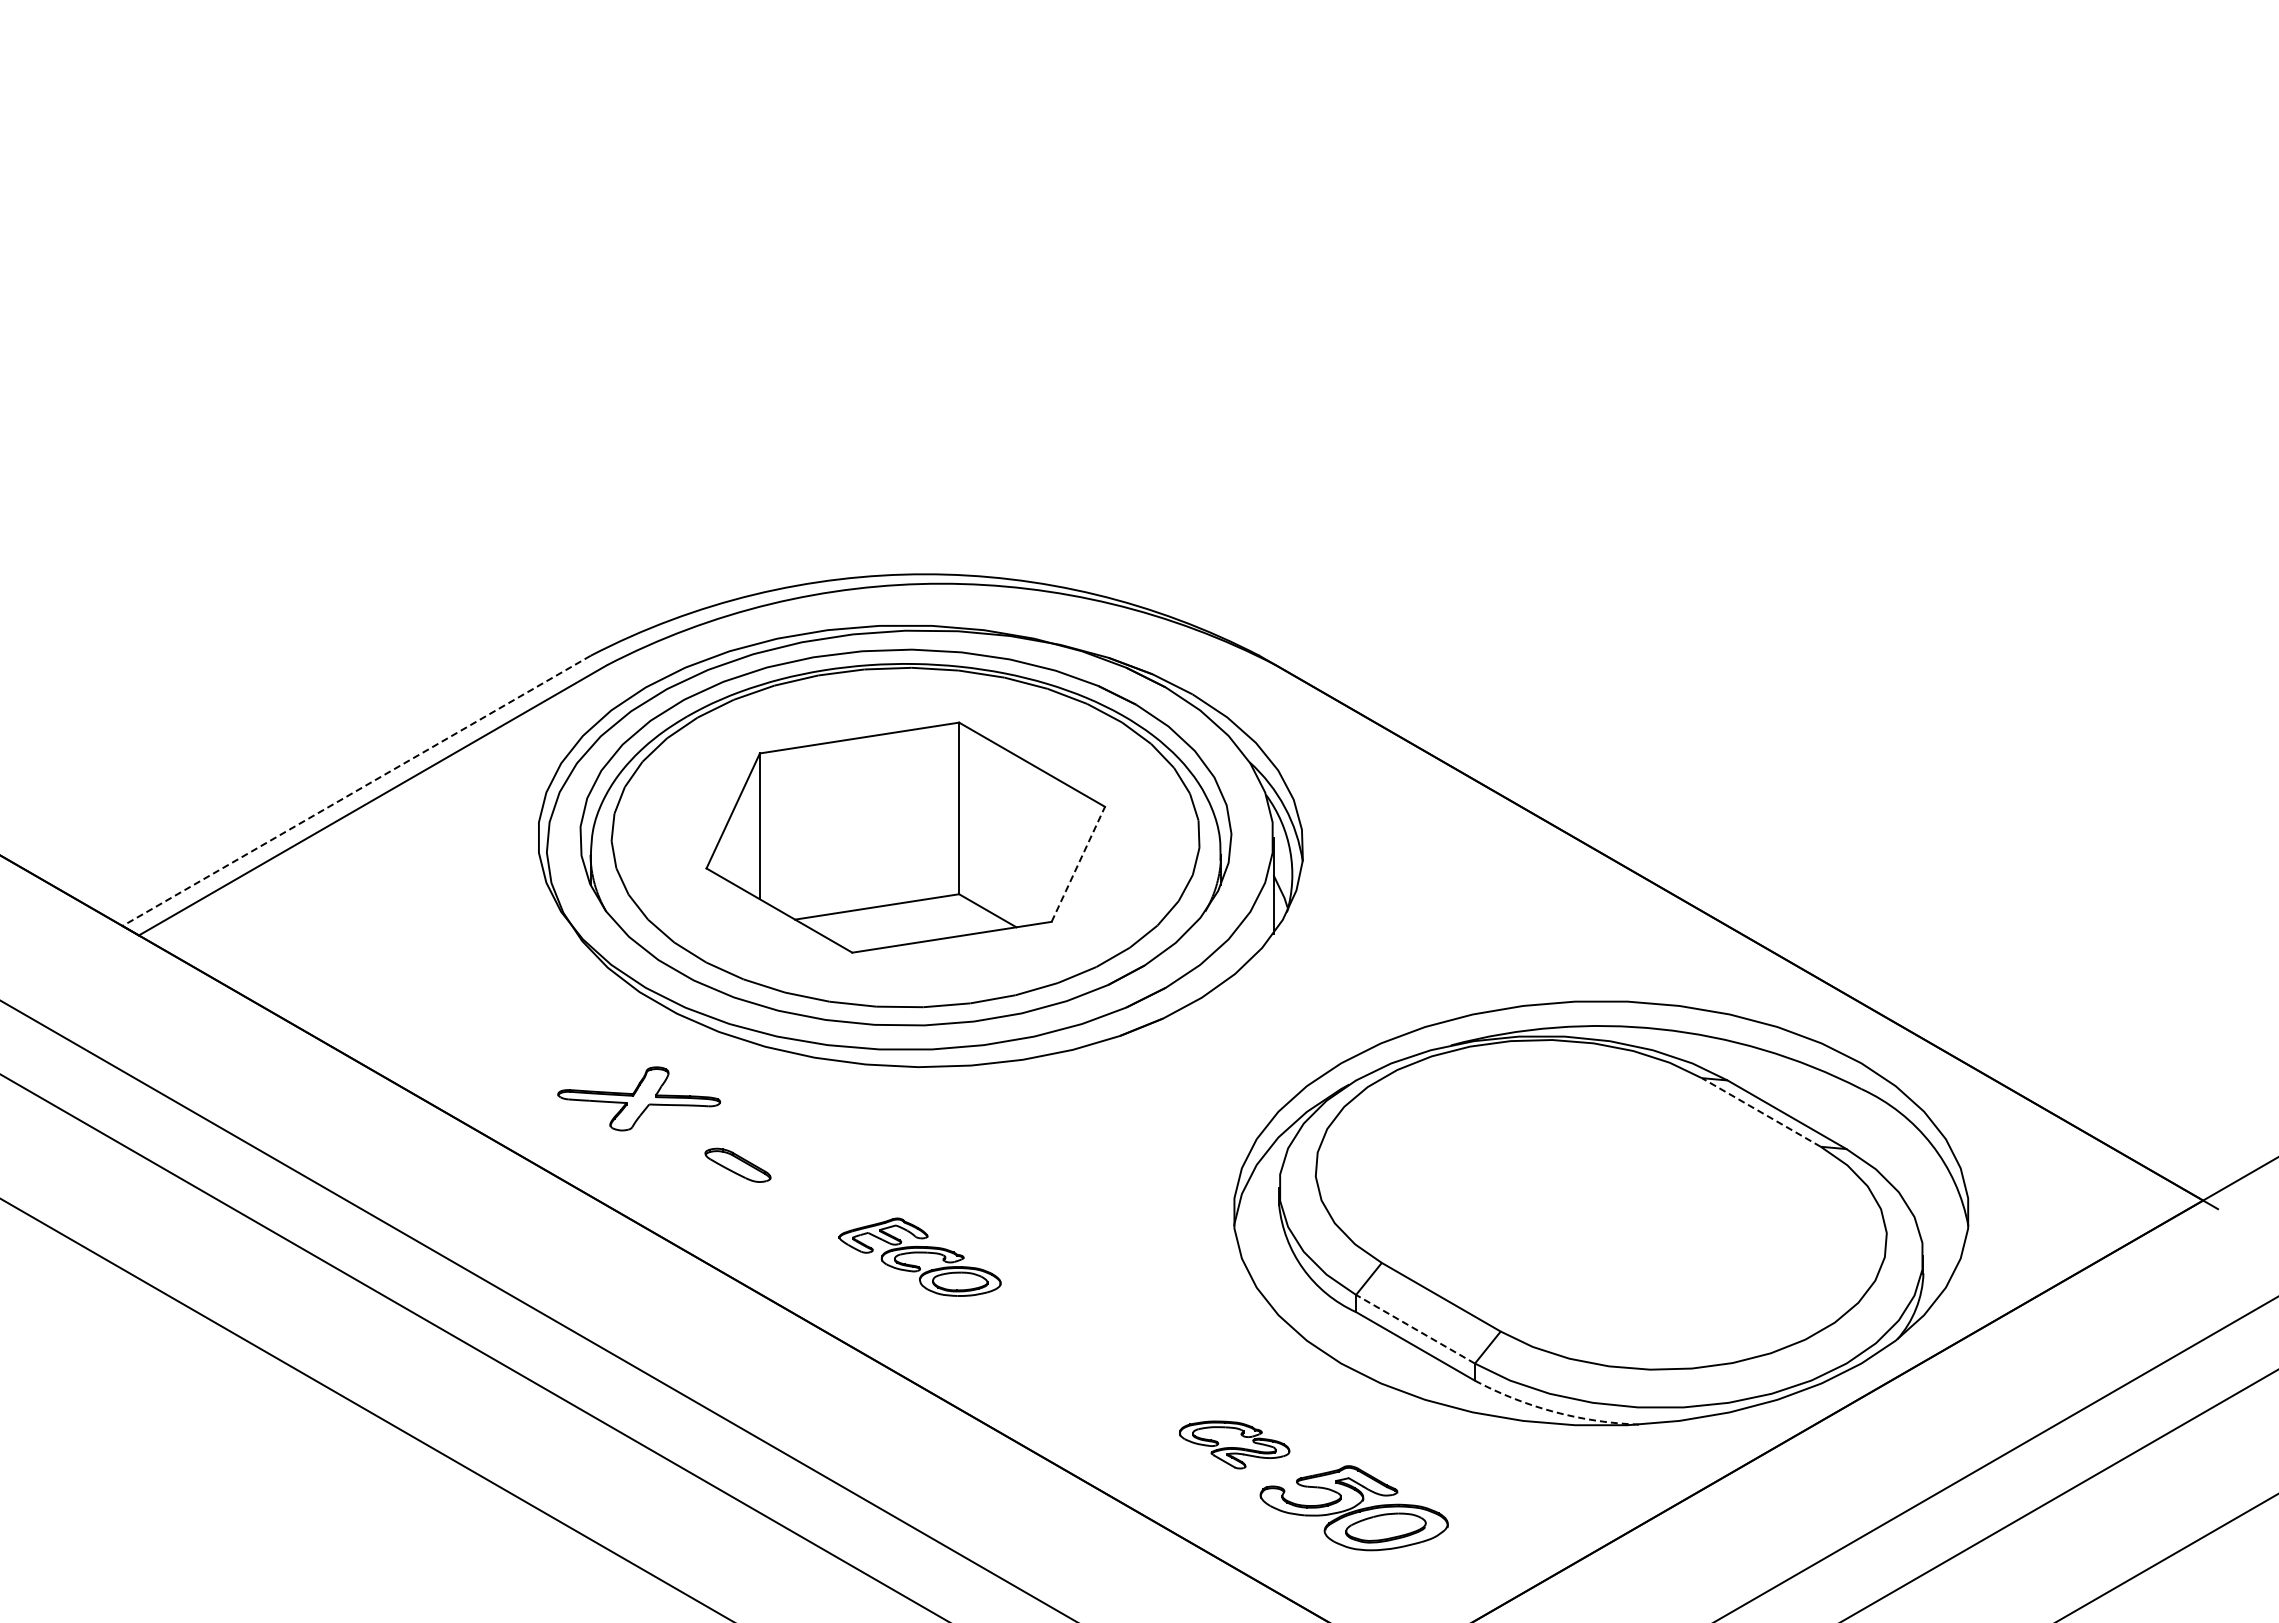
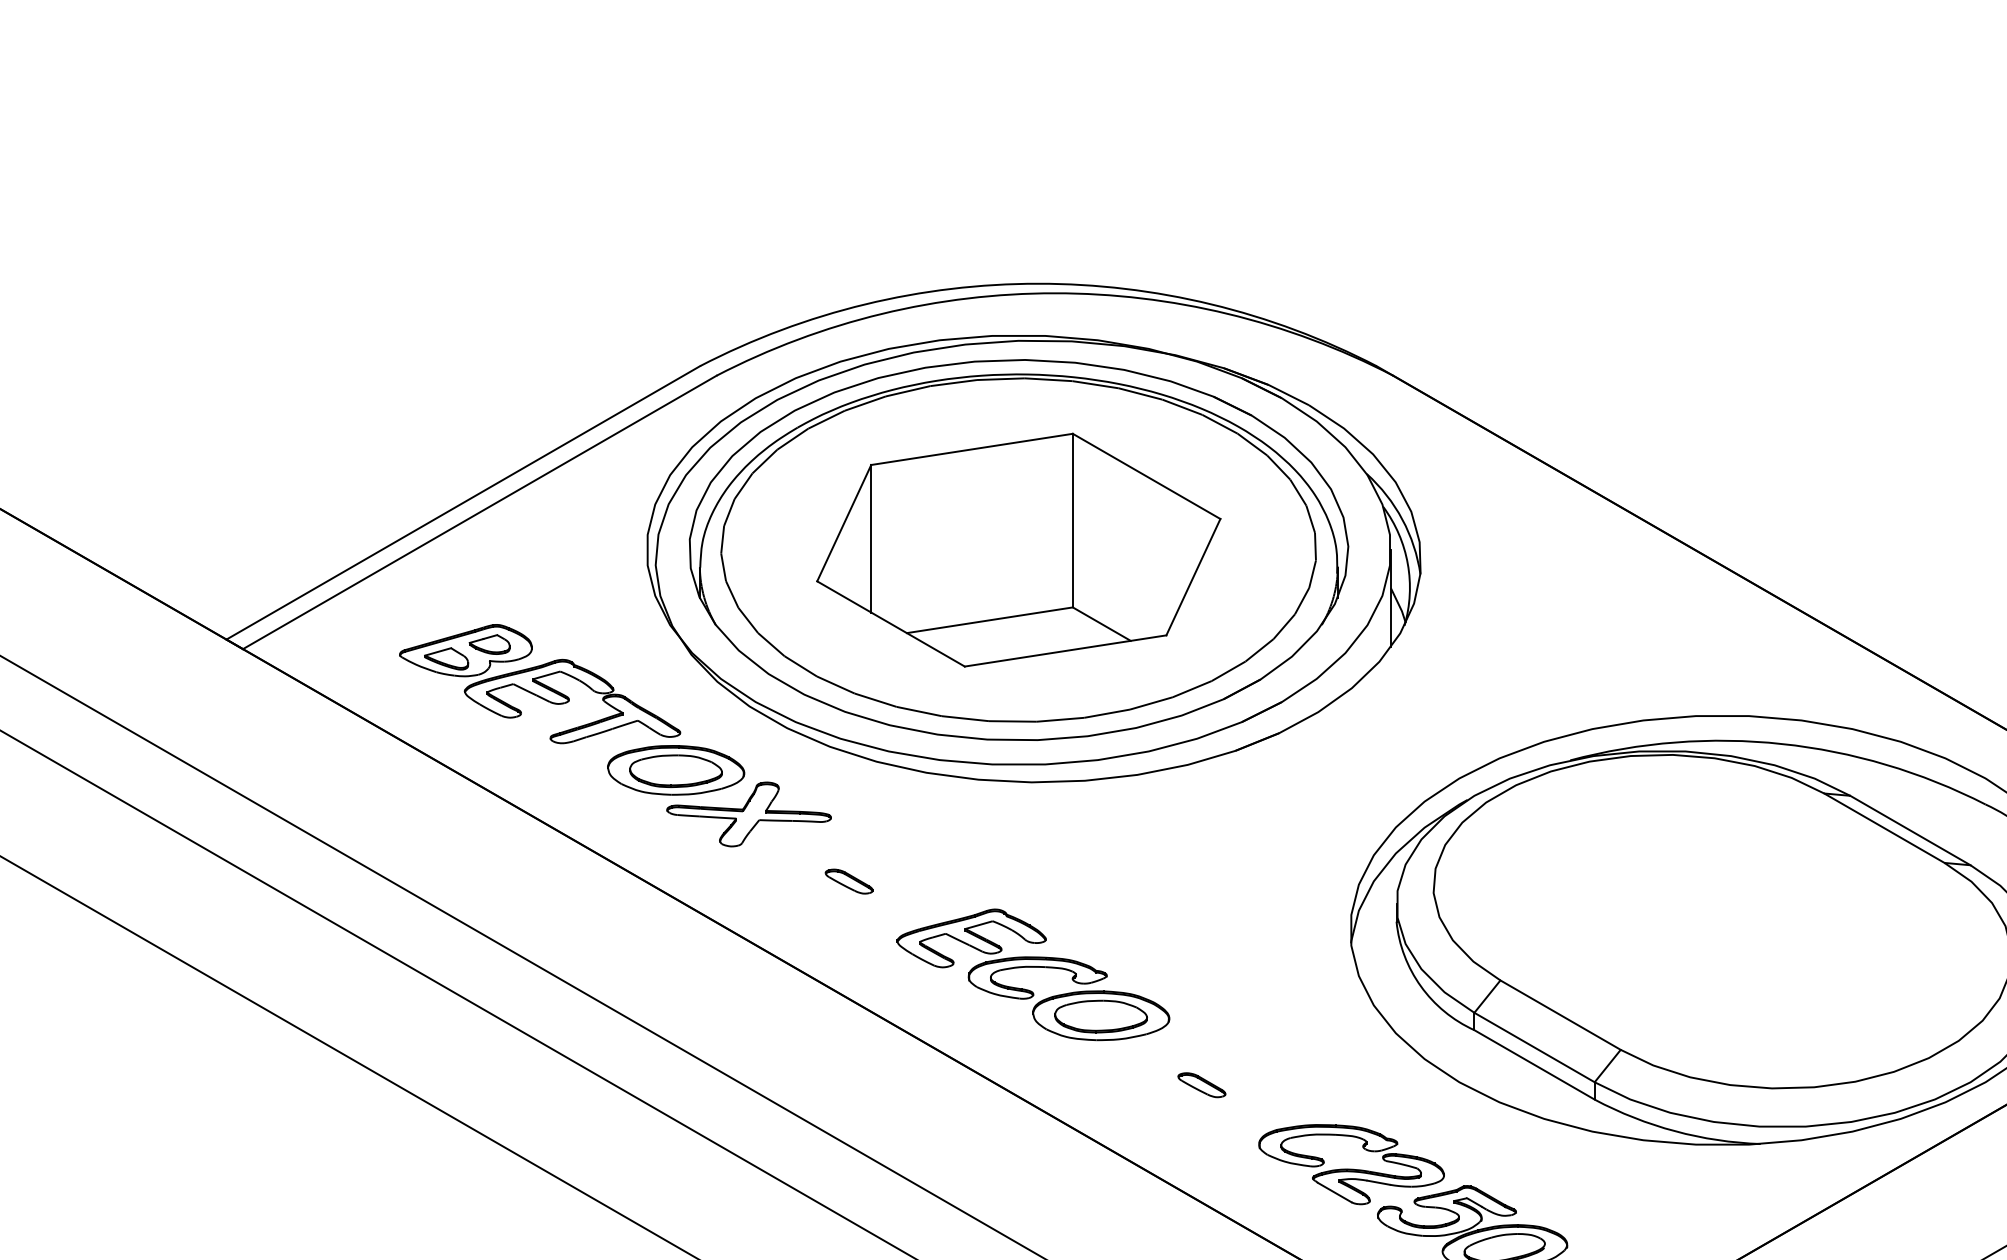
line: (356, 791) -> (463, 503), dashed -> solid
line: (1078, 863) -> (1193, 576), dashed -> solid
part: (460, 988) -> (568, 702), added
line: (1761, 1112) -> (1884, 828), dashed -> solid
part: (738, 1164) -> (849, 880), size x0.71
part: (919, 1256) -> (1032, 973), size x1.67
line: (1415, 1329) -> (1534, 1047), dashed -> solid
part: (1086, 1366) -> (1201, 1085), added
arc: (1554, 1412) -> (1675, 1131), dashed -> solid
part: (1234, 1444) -> (1351, 1164), size x1.67

